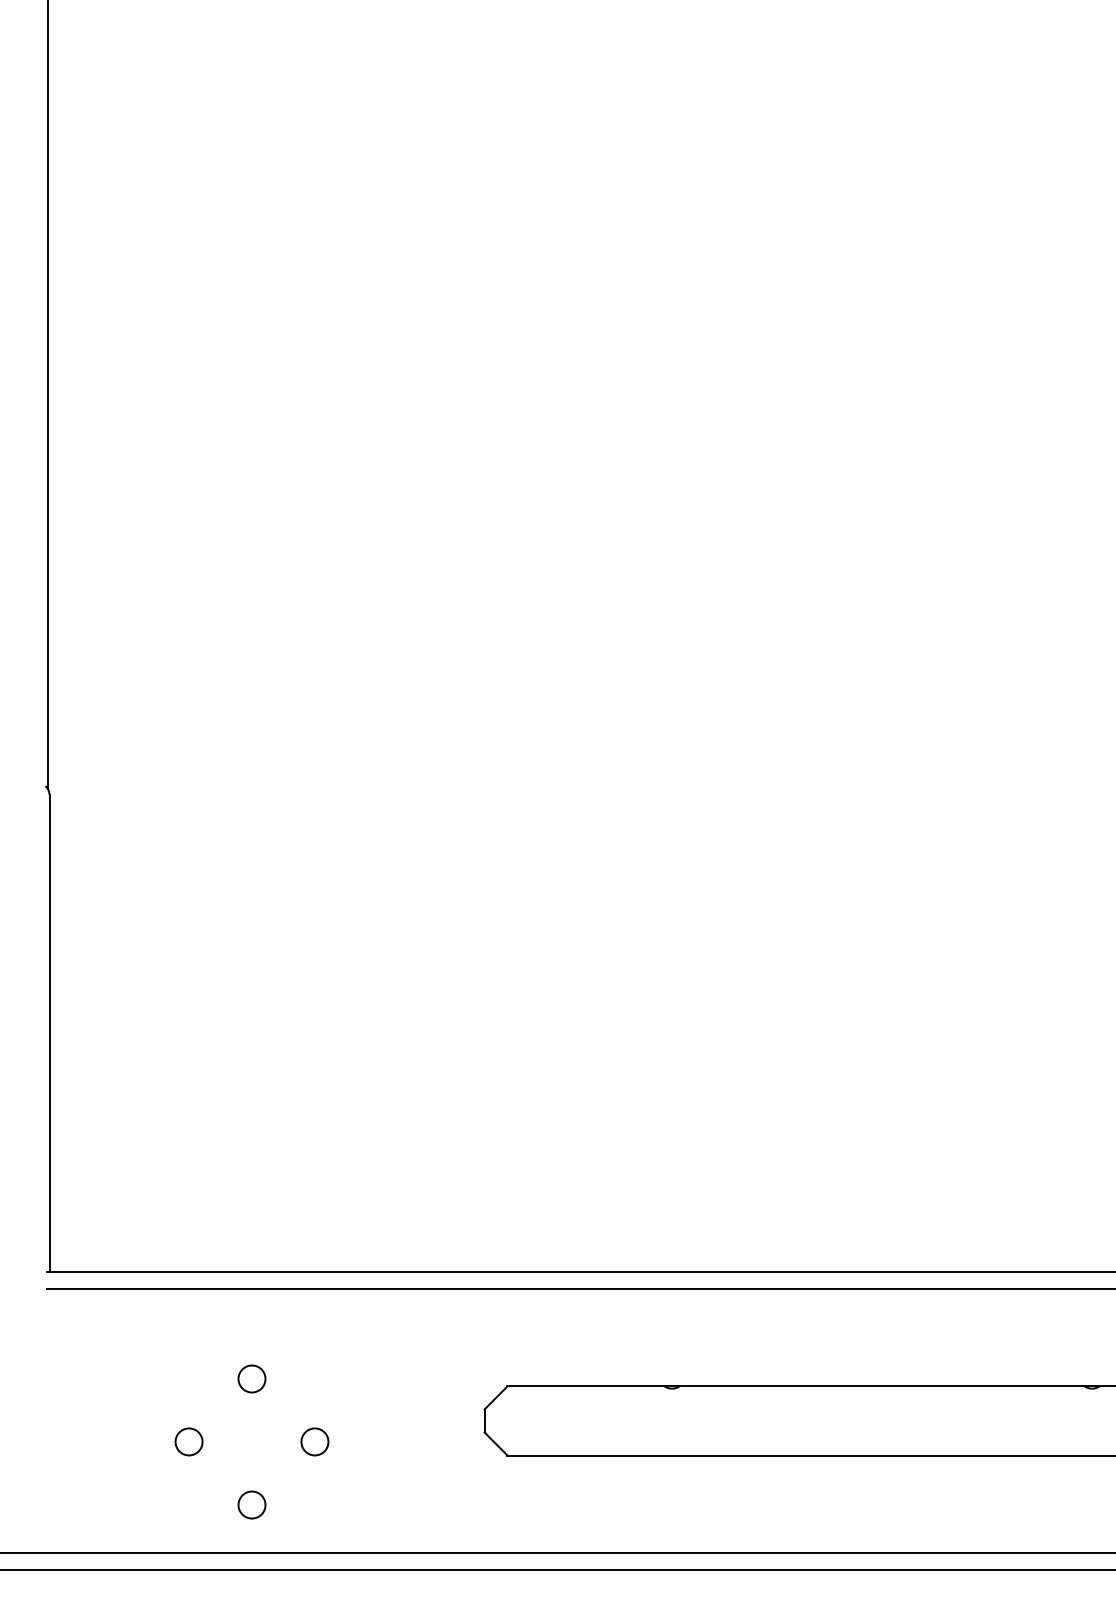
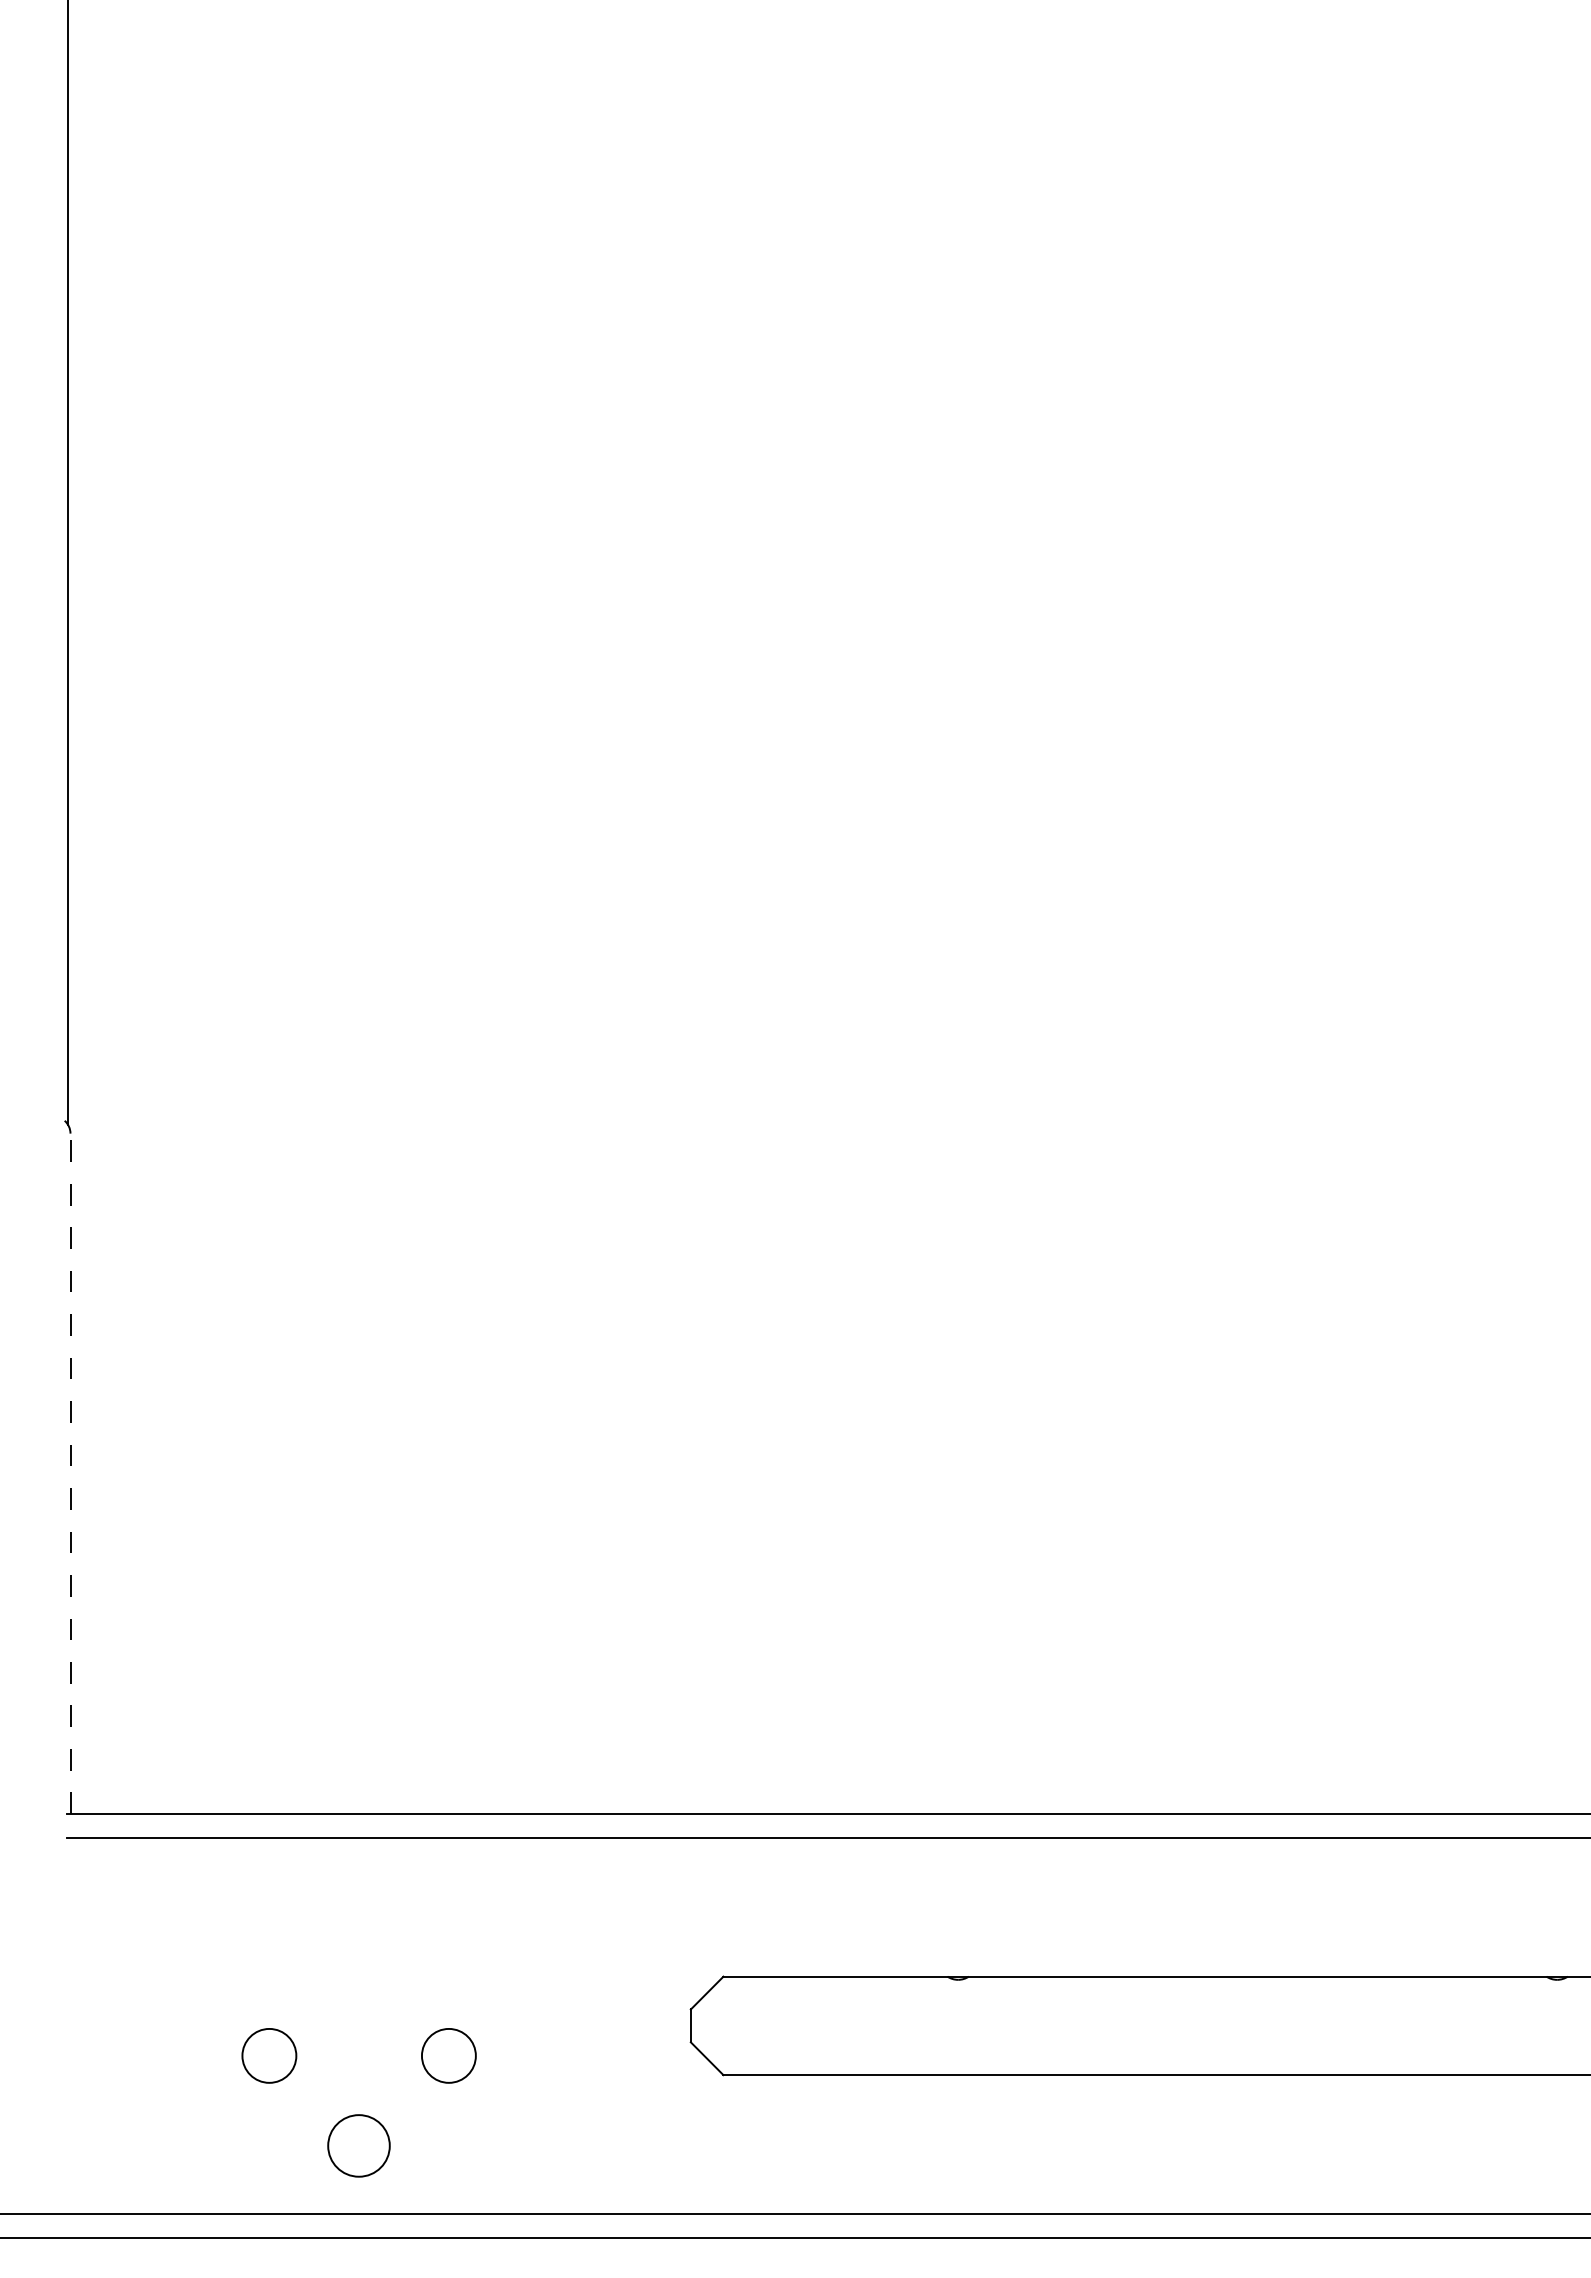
line: (49, 1033) -> (70, 1473), solid -> dashed
circle: (252, 1378) -> (359, 1965), removed
circle: (189, 1441) -> (269, 2055), size x1.4
circle: (314, 1441) -> (448, 2055), size x1.4
circle: (252, 1504) -> (359, 2145), size x1.6

